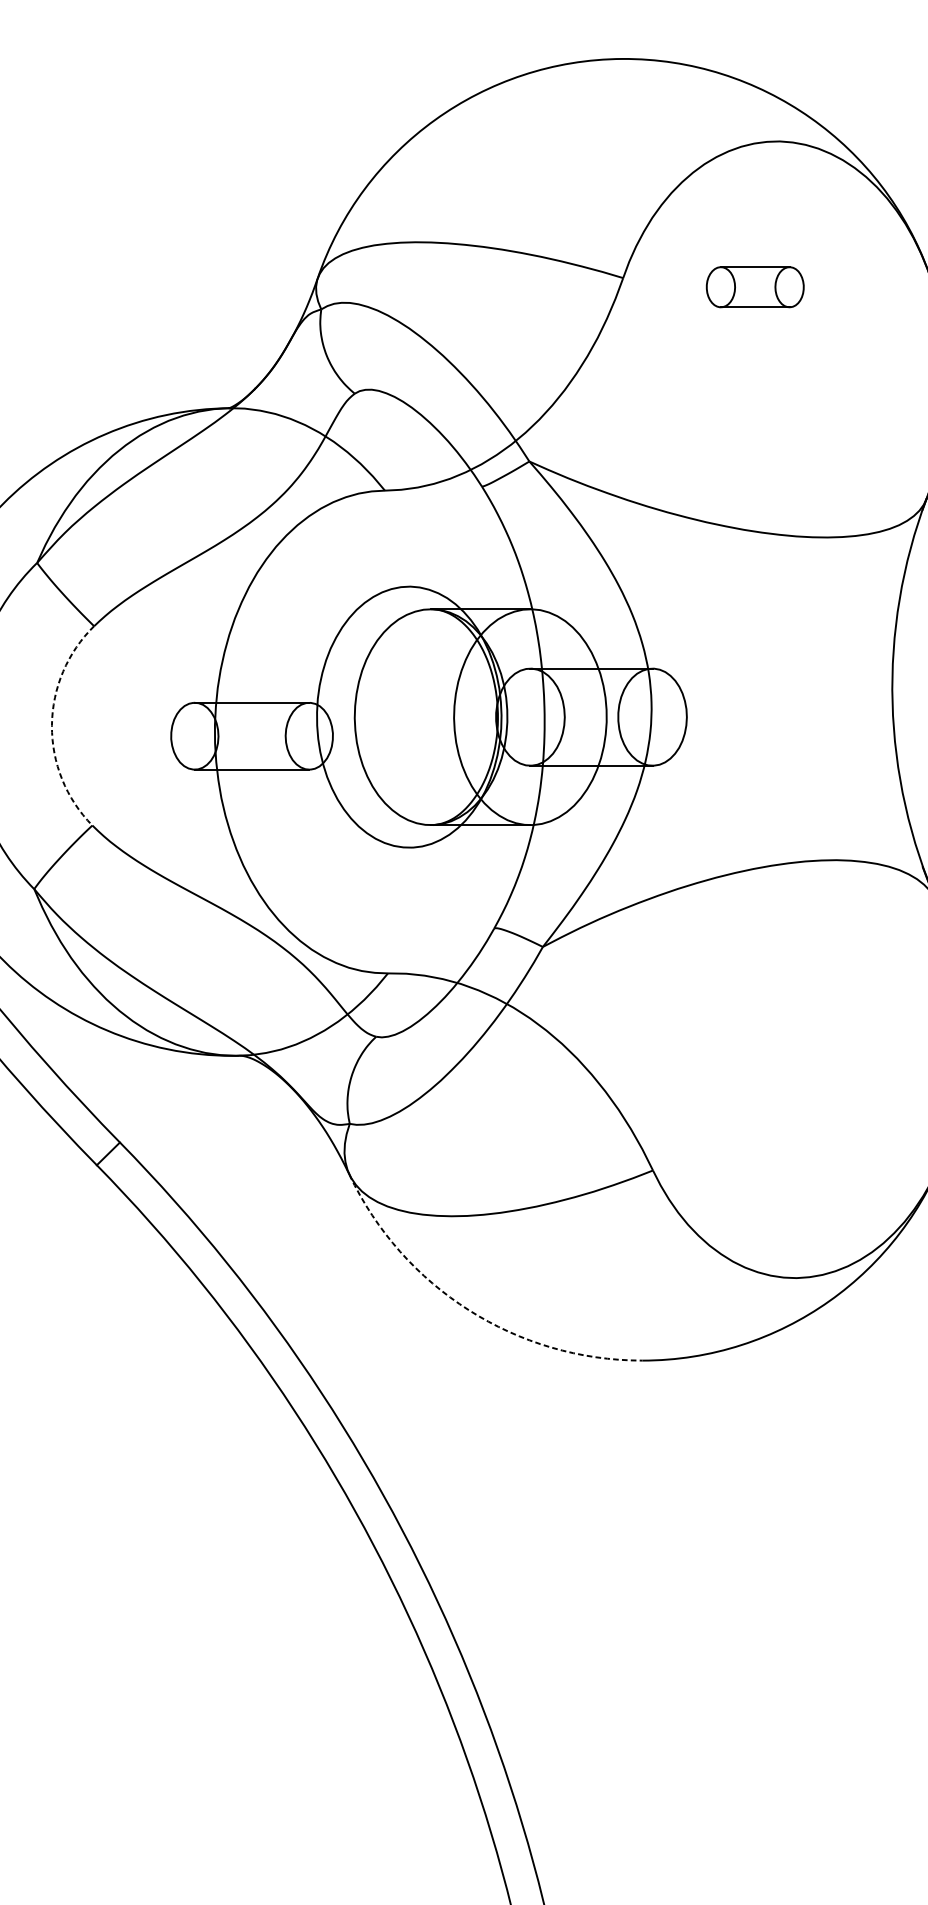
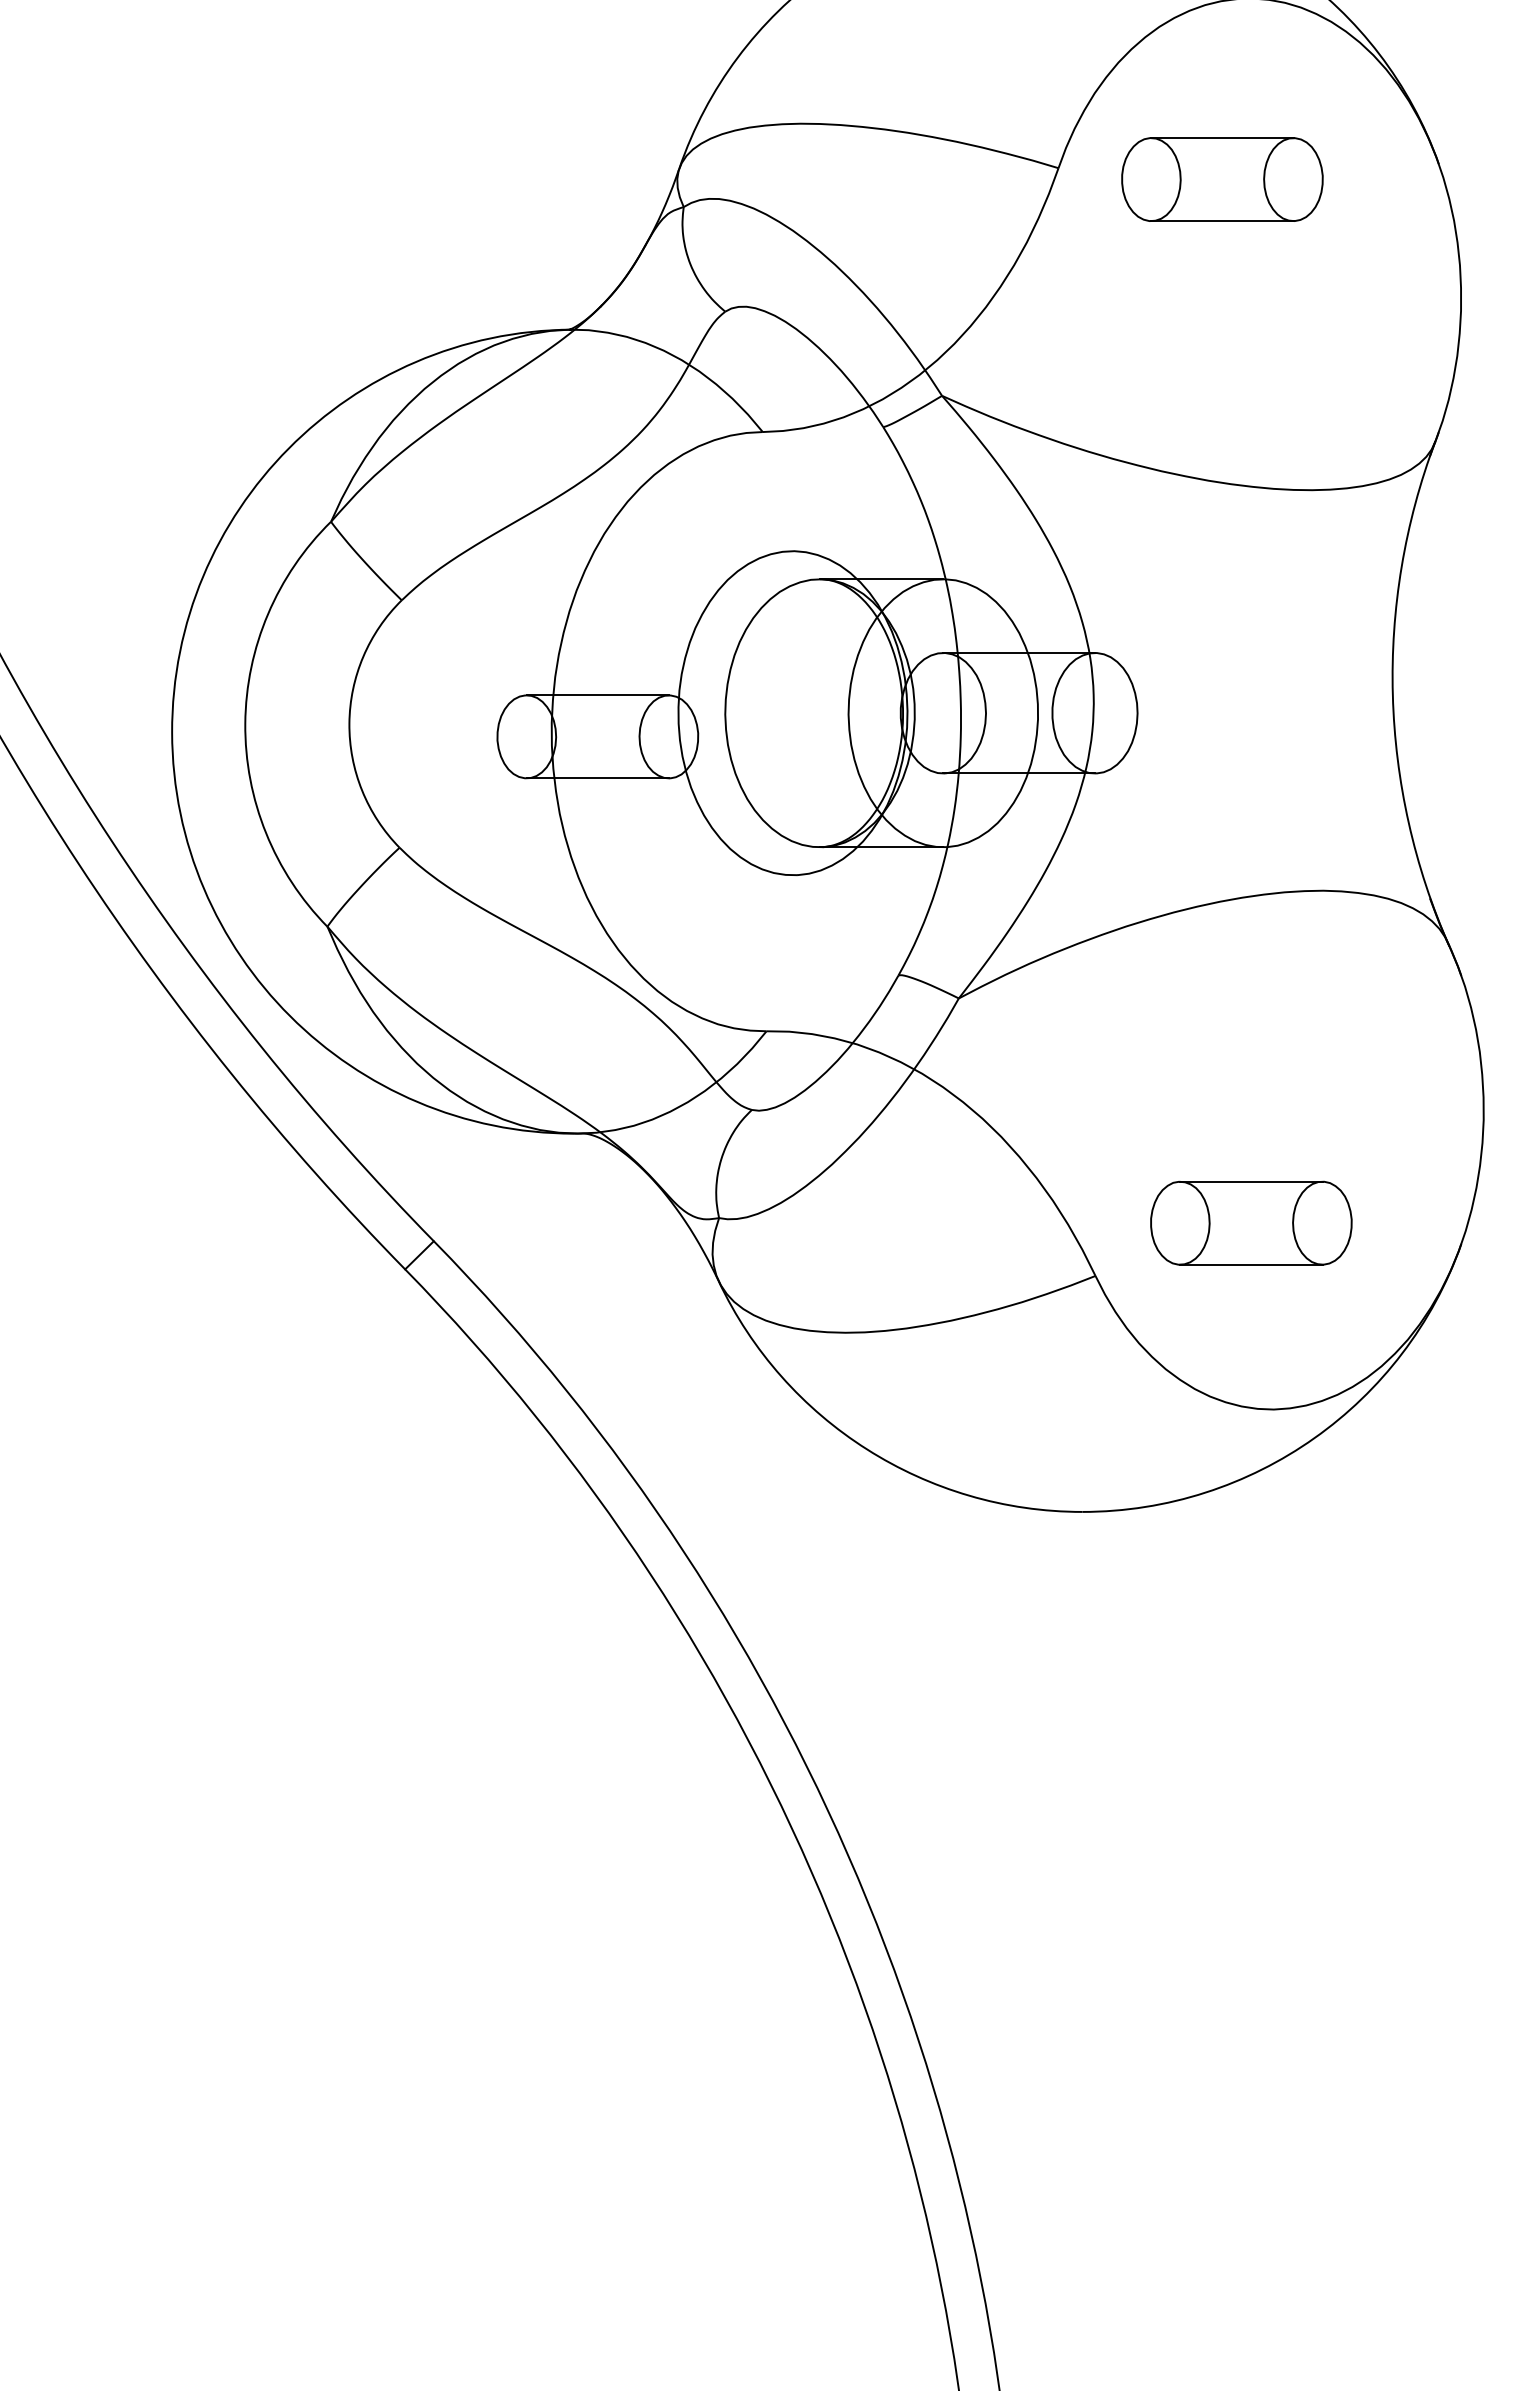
part: (755, 287) -> (1222, 179), size x1.67
arc: (52, 725) -> (349, 723), dashed -> solid
part: (778, 1127) -> (1251, 1222), added
arc: (469, 1310) -> (867, 1449), dashed -> solid

